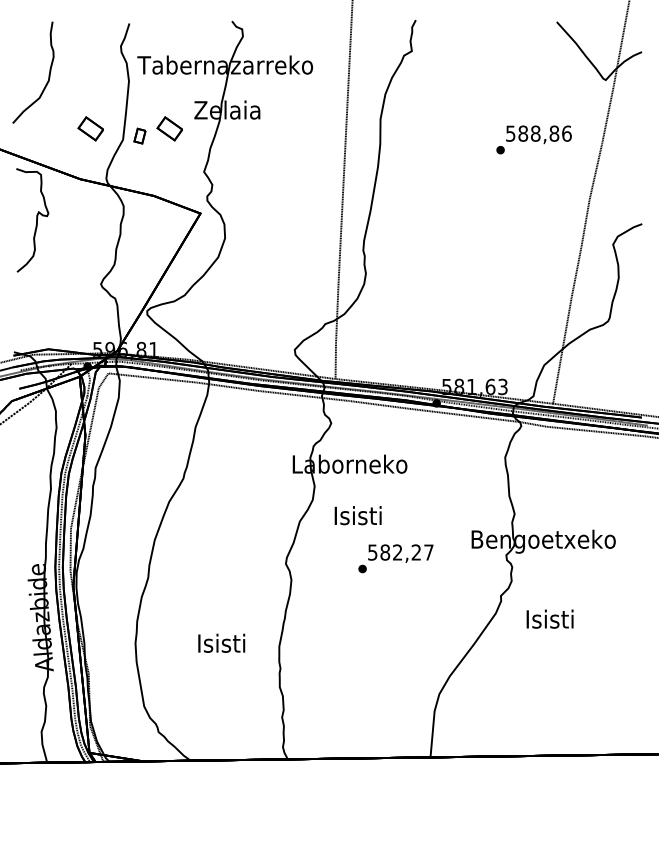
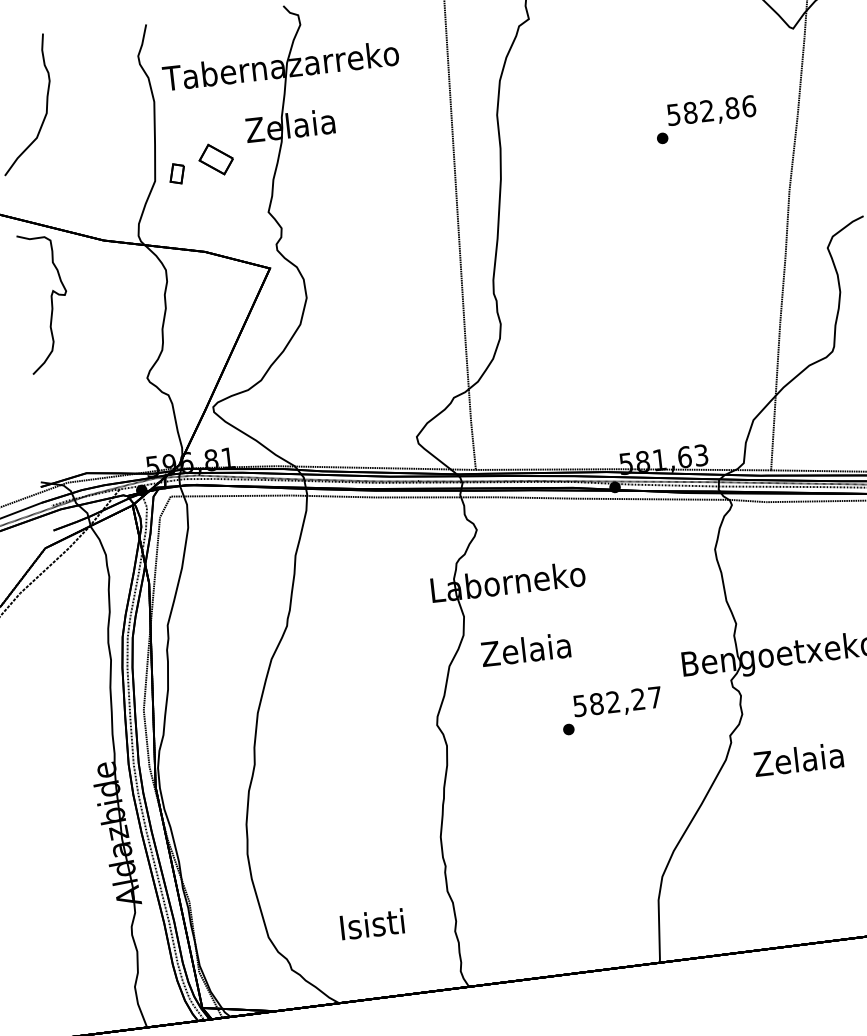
part: (90, 128) -> (109, 171), removed
text: (535, 133) -> (706, 110), 588,86 -> 582,86
text: (357, 515) -> (525, 649), Isisti -> Zelaia
text: (395, 558) -> (611, 710), moved
text: (549, 618) -> (798, 758), Isisti -> Zelaia
text: (221, 642) -> (371, 923), moved

